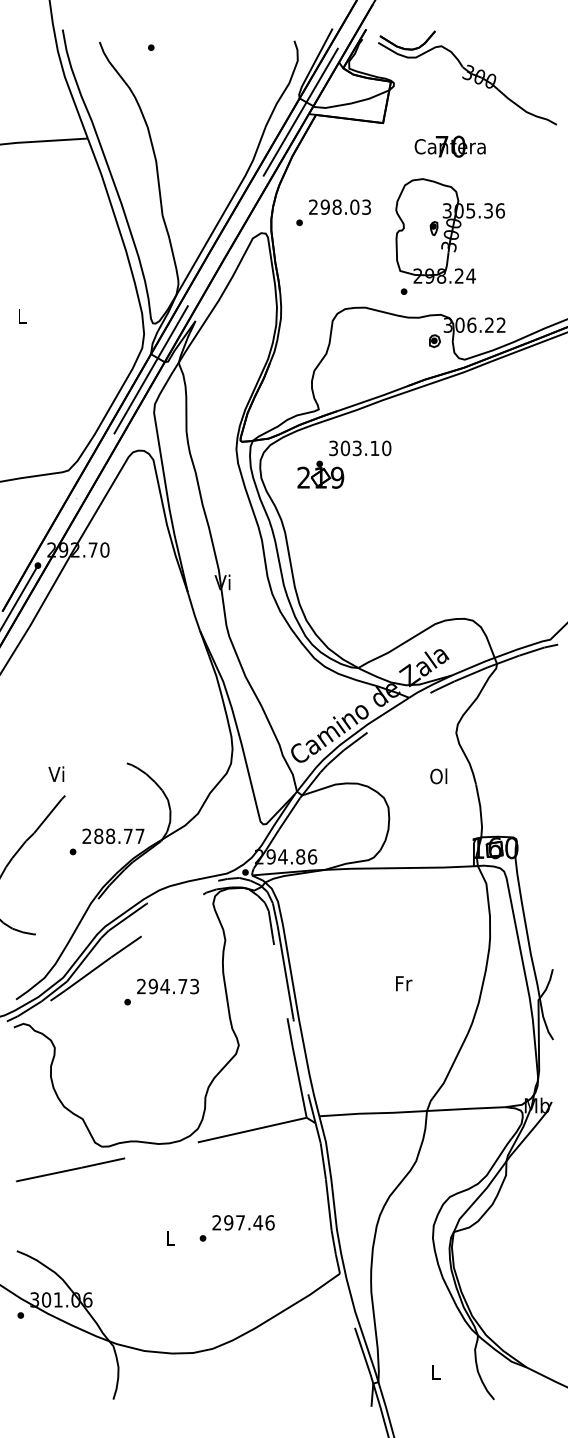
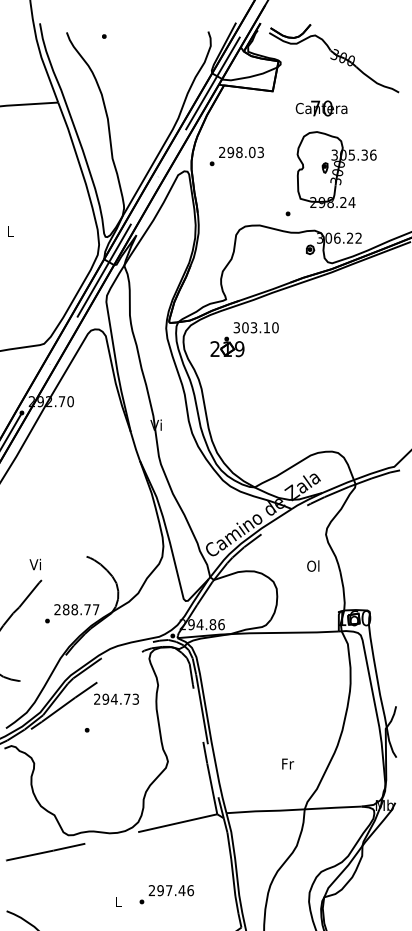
part: (450, 230) -> (337, 169), moved
text: (404, 983) -> (288, 763), moved
text: (167, 986) -> (116, 699), moved

